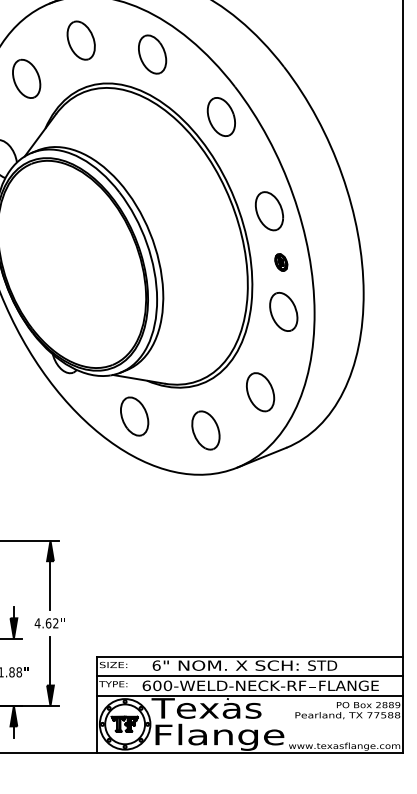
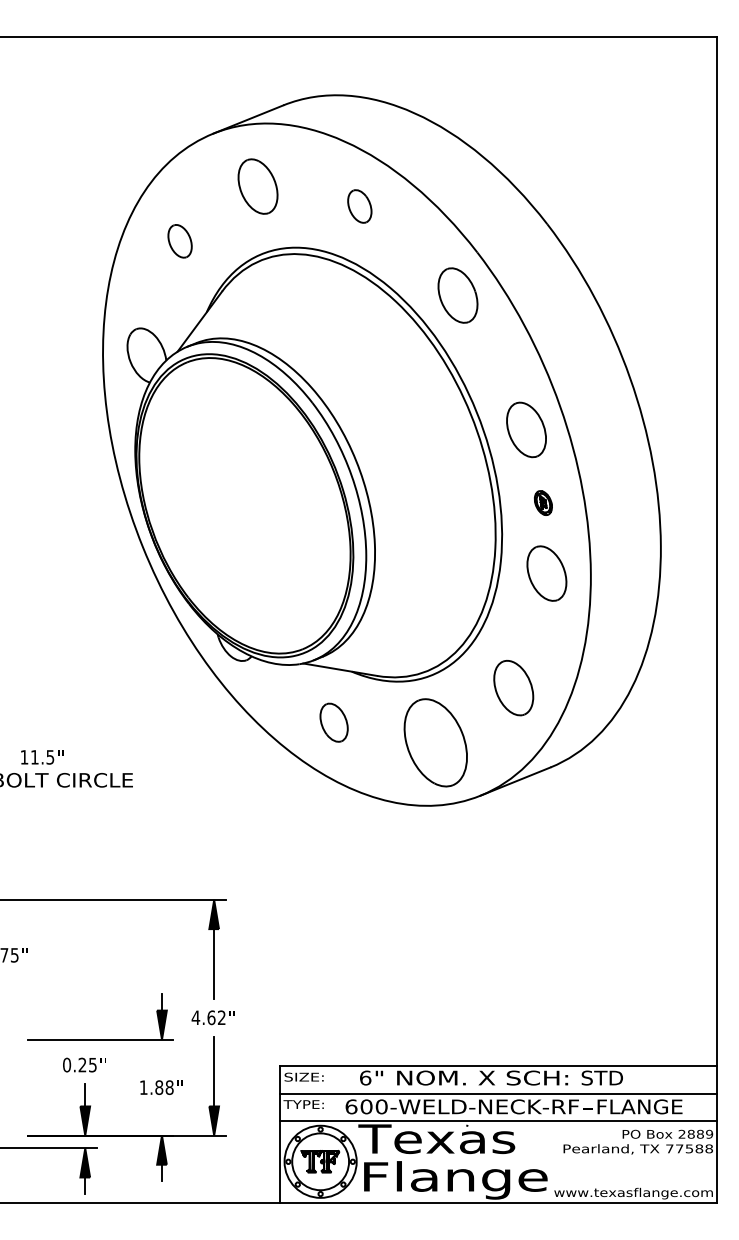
part: (152, 54) -> (359, 206), size x0.6
part: (26, 79) -> (179, 241), size x0.6
part: (134, 416) -> (333, 722), size x0.7
part: (205, 430) -> (435, 742), size x1.6

